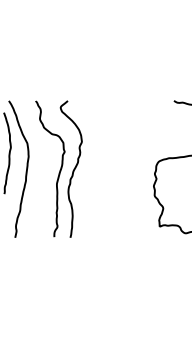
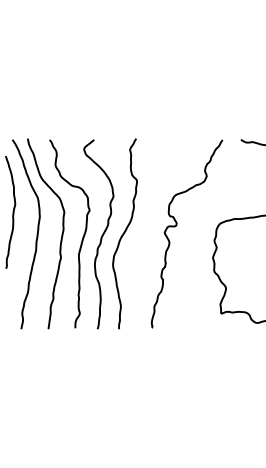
curve: (128, 162) -> (177, 225), added
curve: (44, 168) -> (61, 233), added
curve: (89, 168) -> (124, 233), added

